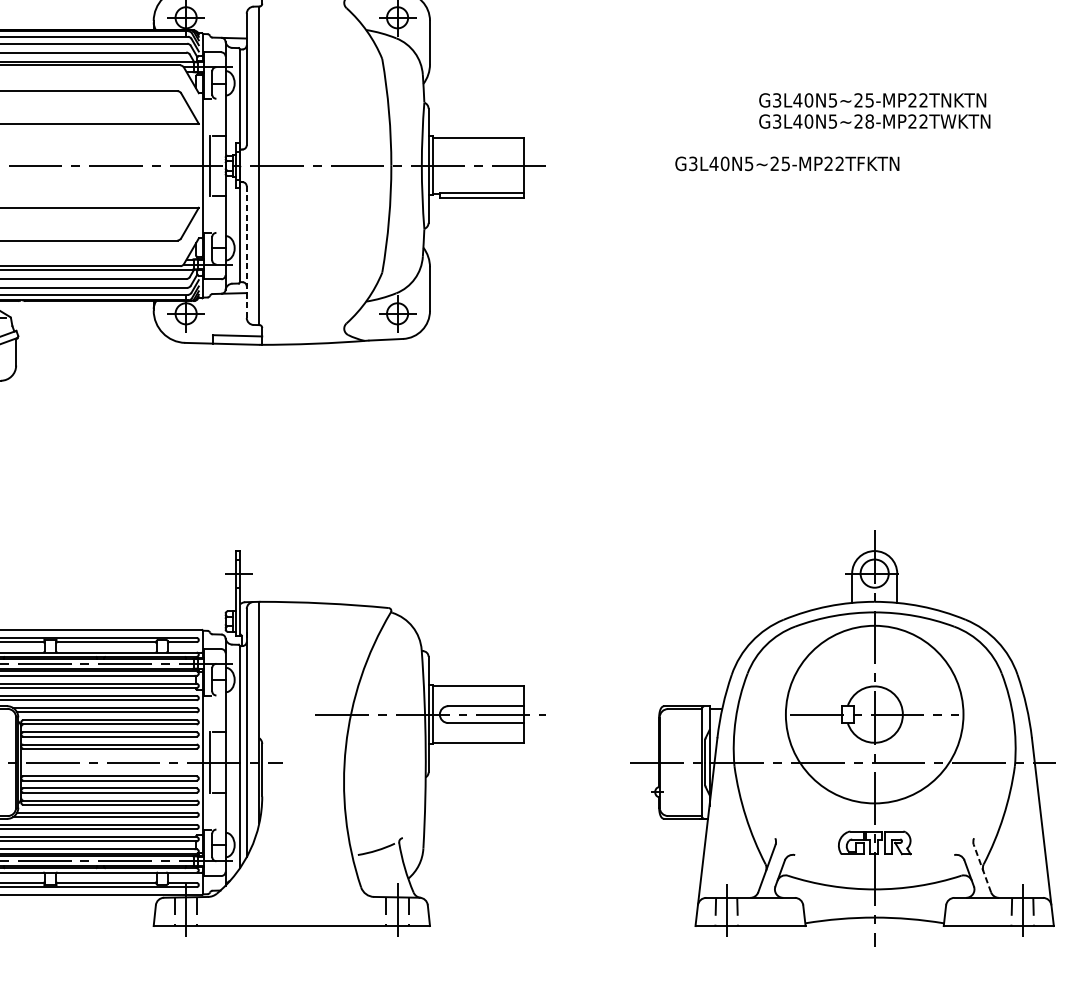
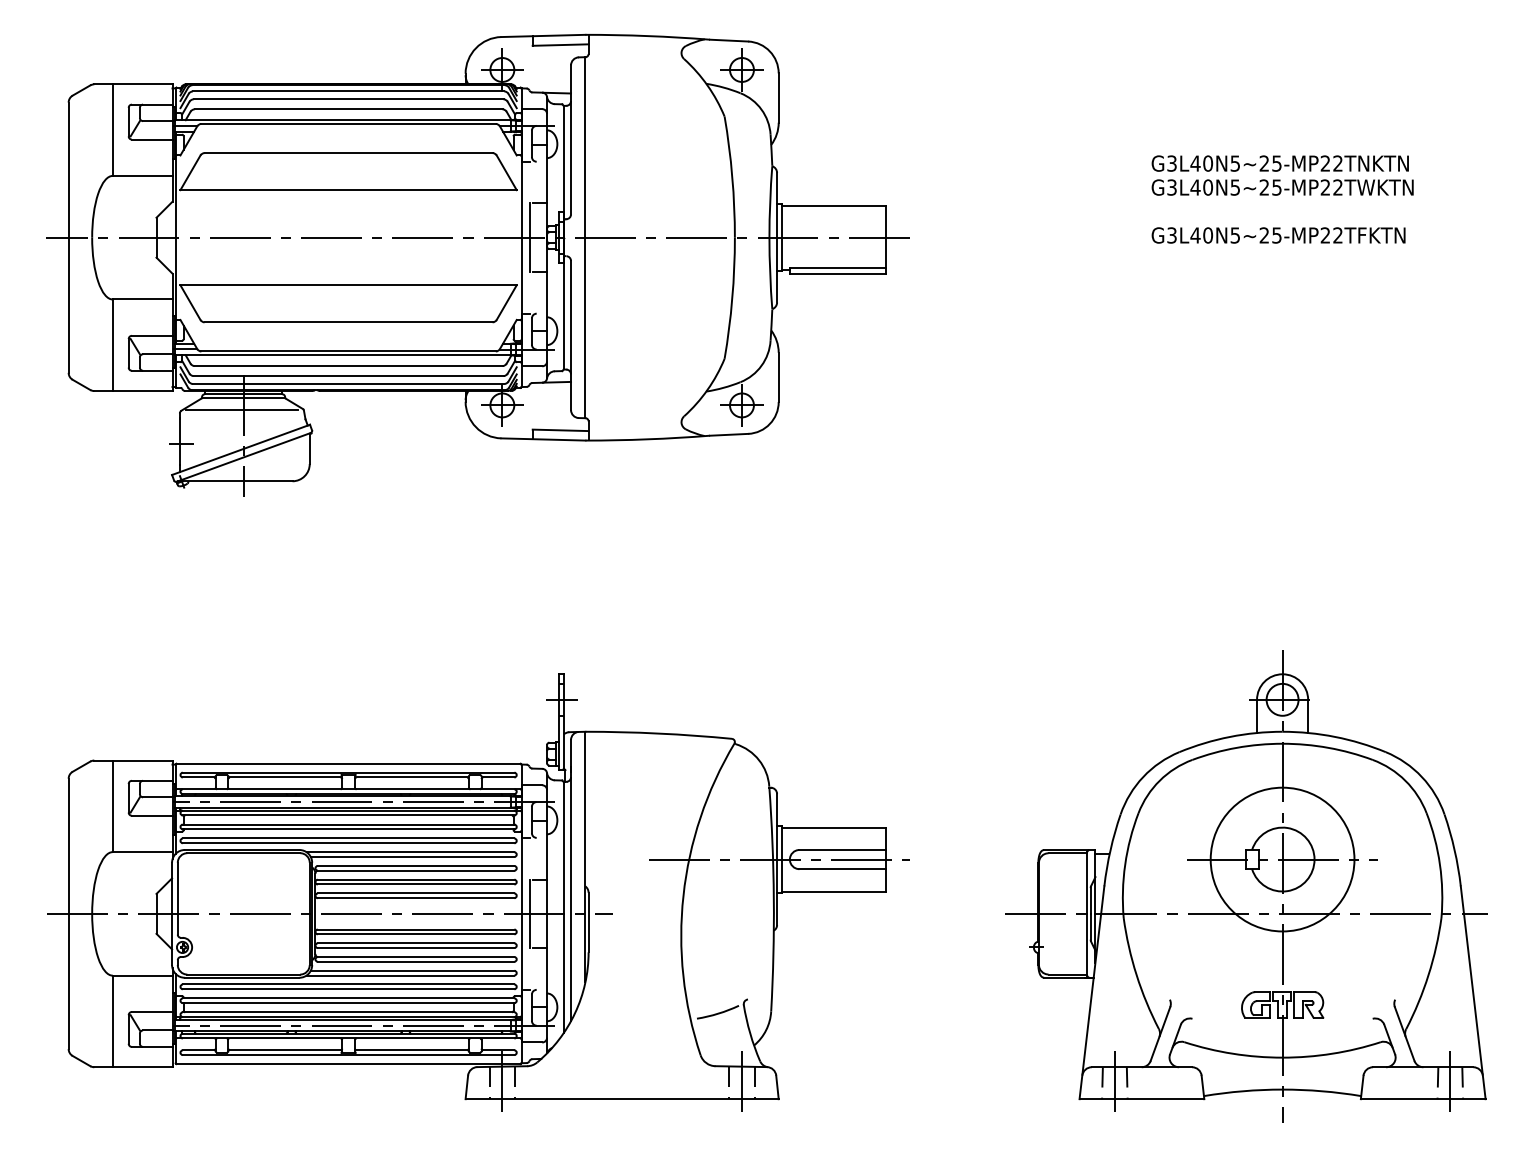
text: (869, 121) -> (1276, 187), G3L40N5~28-MP22TWKTN -> G3L40N5~25-MP22TWKTN
text: (787, 163) -> (1278, 235), moved
line: (247, 252) -> (571, 335), dashed -> solid
circle: (874, 714) -> (1282, 859), size x0.71
line: (982, 868) -> (1404, 1034), dashed -> solid

